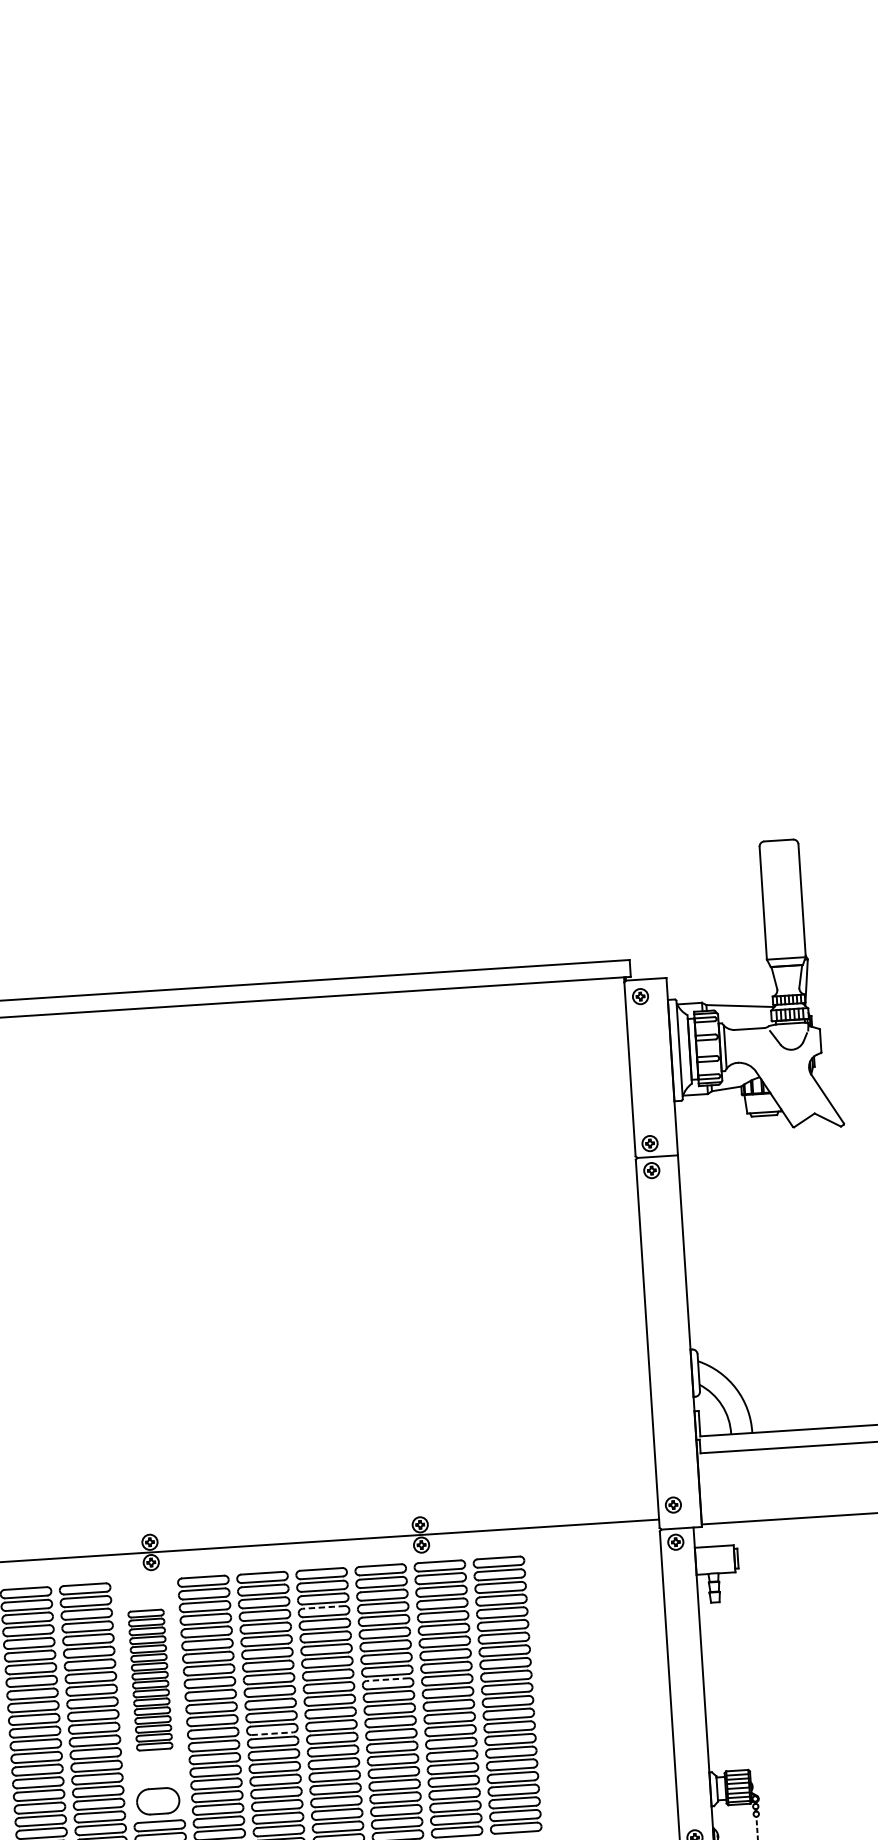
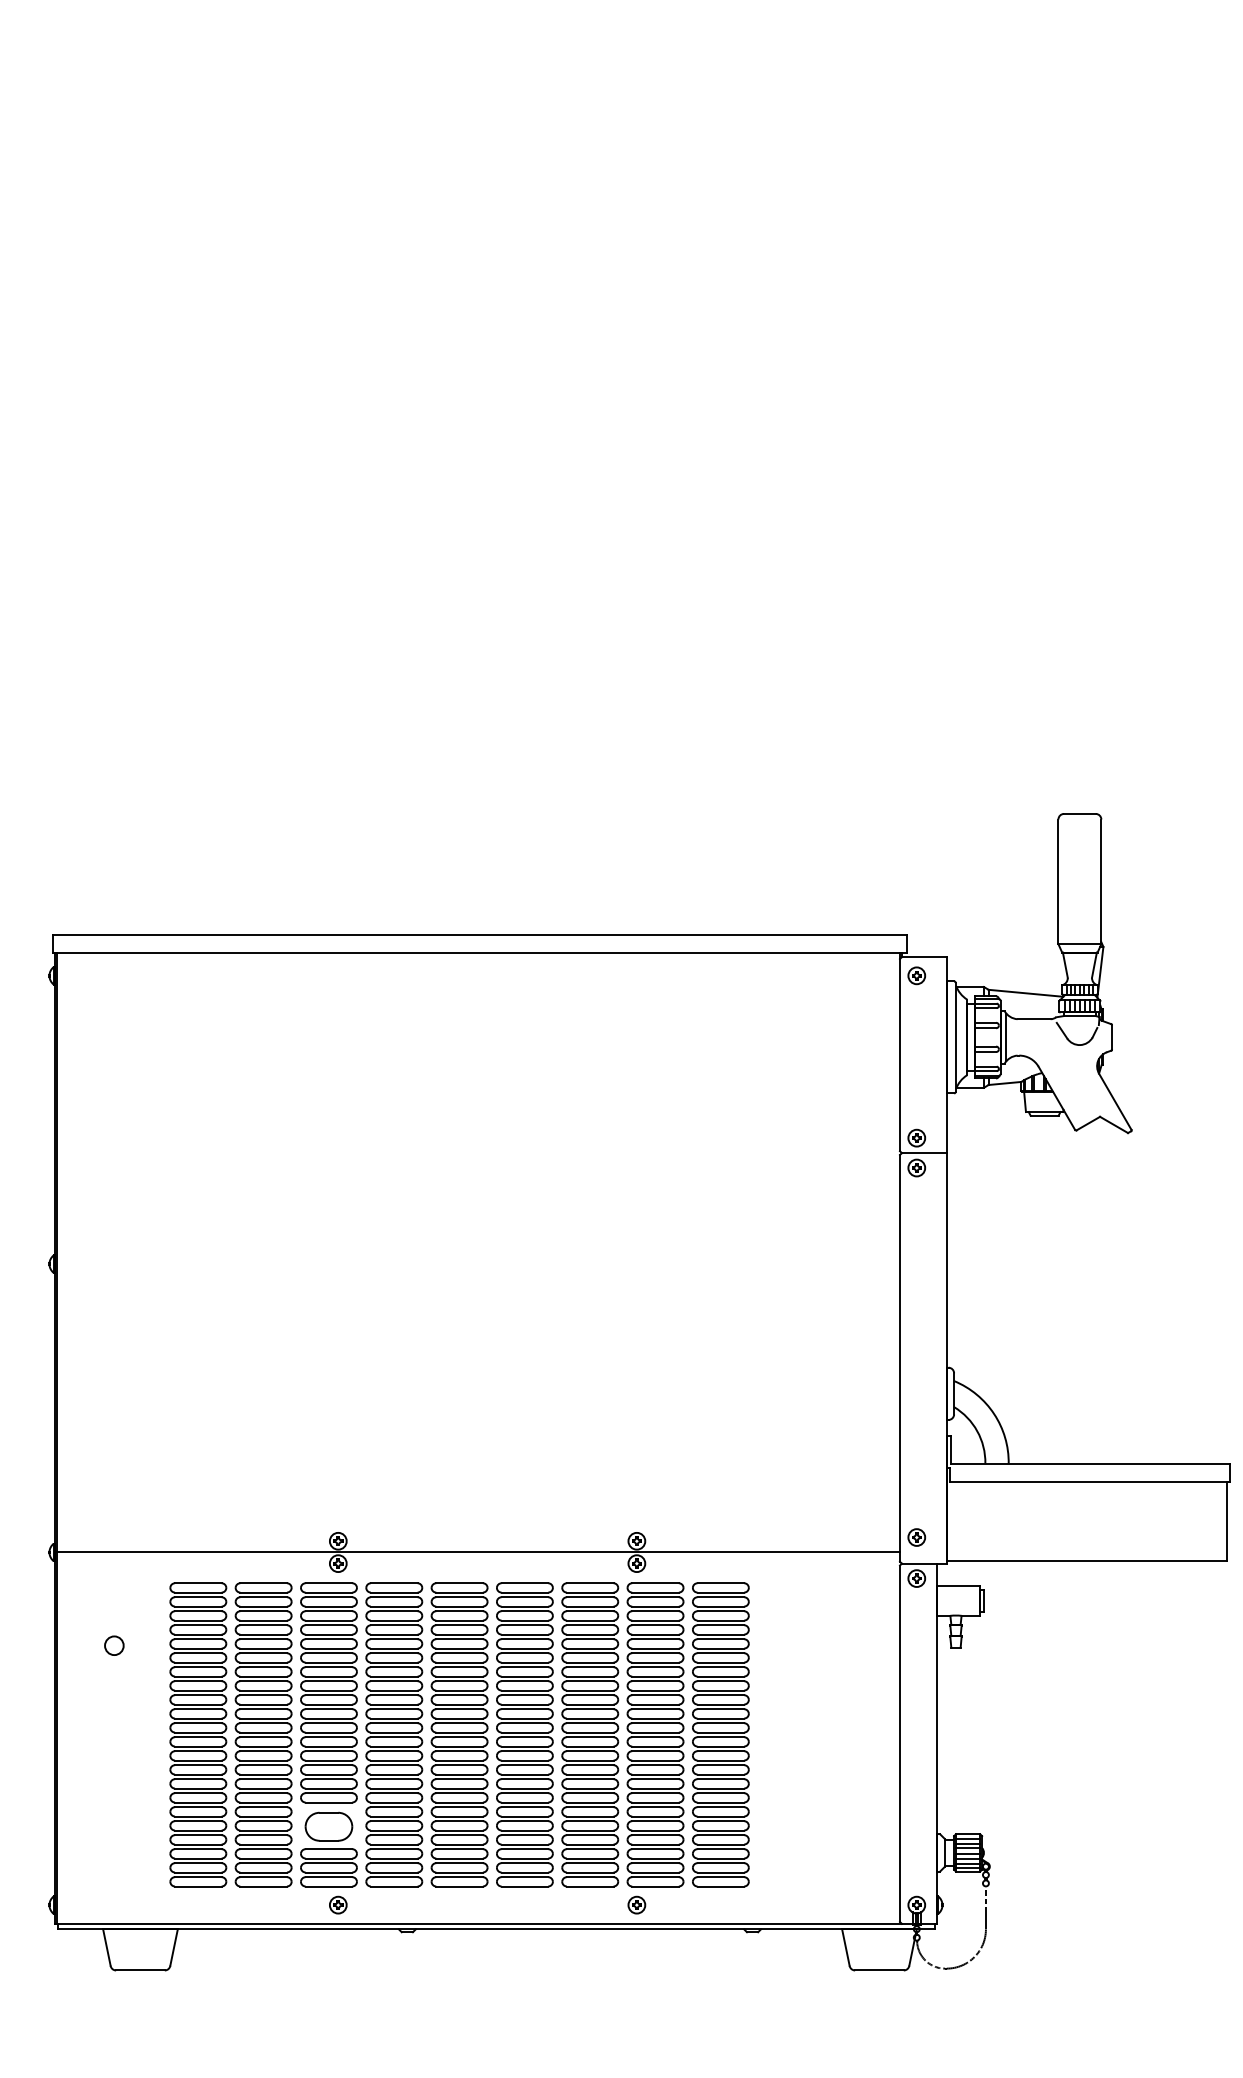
line: (323, 1607) -> (524, 1625), dashed -> solid
part: (149, 1679) -> (328, 1692), size x1.43
line: (387, 1679) -> (589, 1709), dashed -> solid
line: (273, 1733) -> (460, 1760), dashed -> solid

